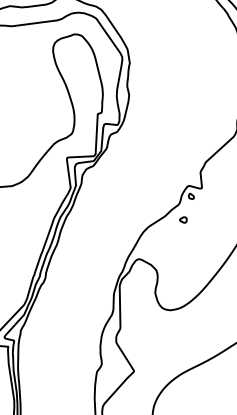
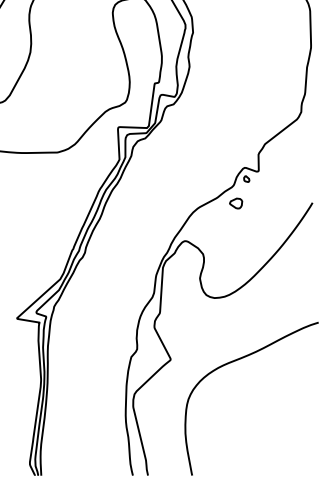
part: (183, 220) -> (236, 203), size x1.67

